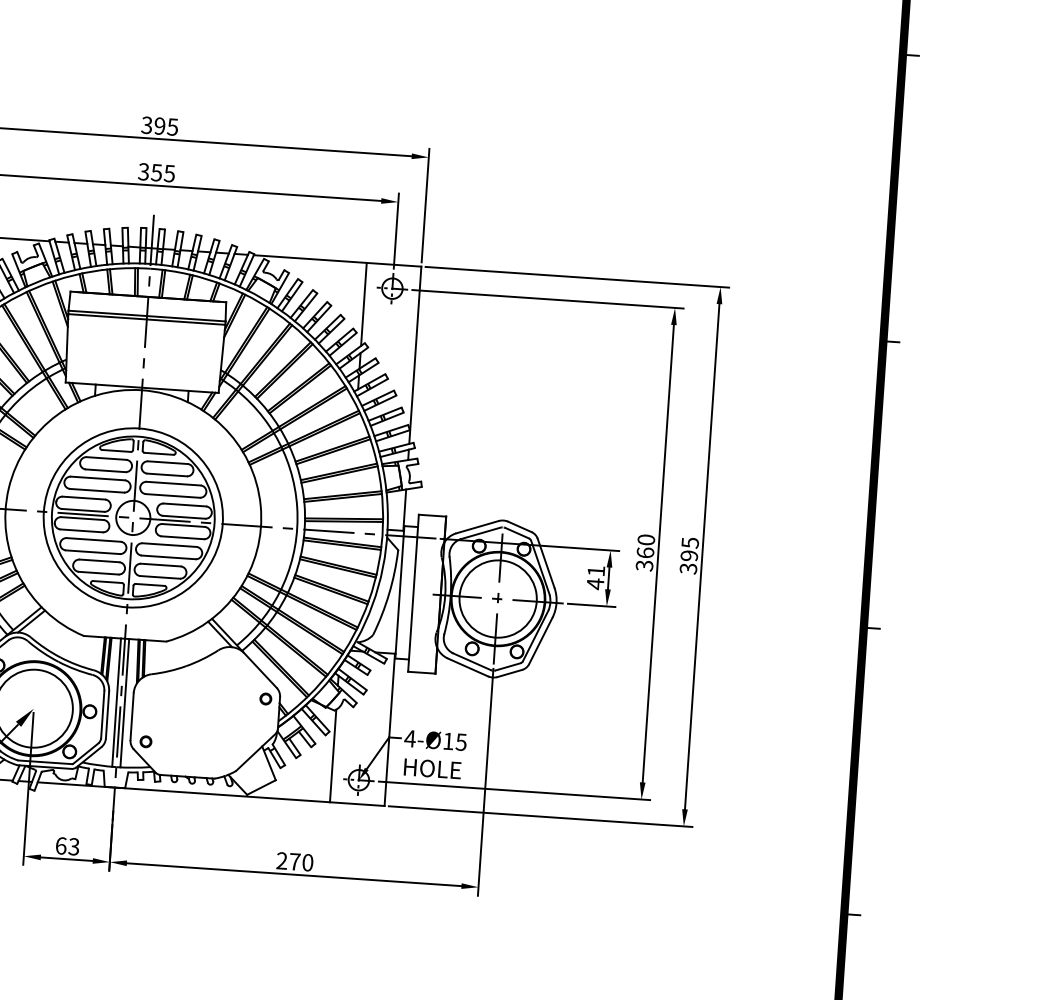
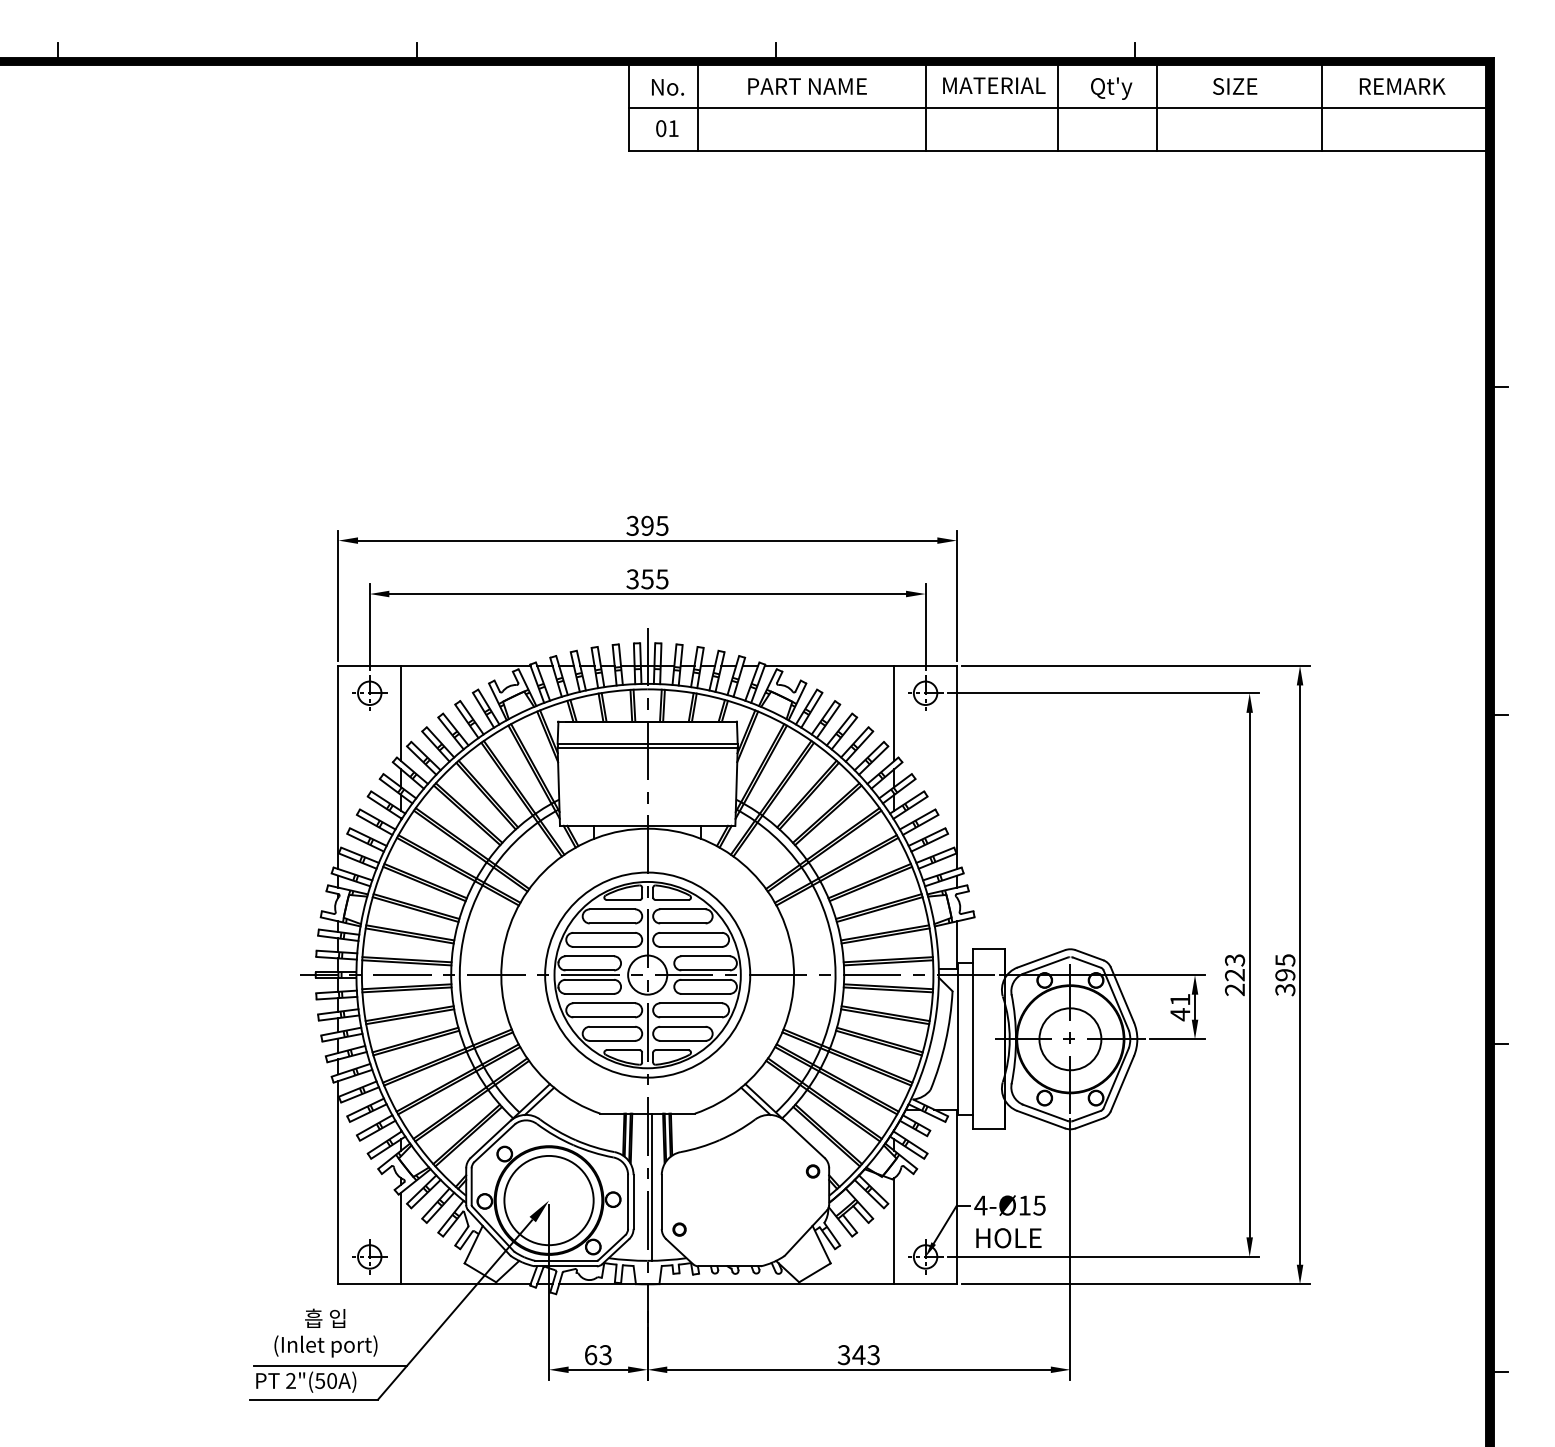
text: (645, 553) -> (1235, 975), 360 -> 223
circle: (498, 599) -> (1070, 1039), size x0.7
line: (116, 701) -> (642, 1186), removed
text: (294, 862) -> (858, 1355), 270 -> 343

